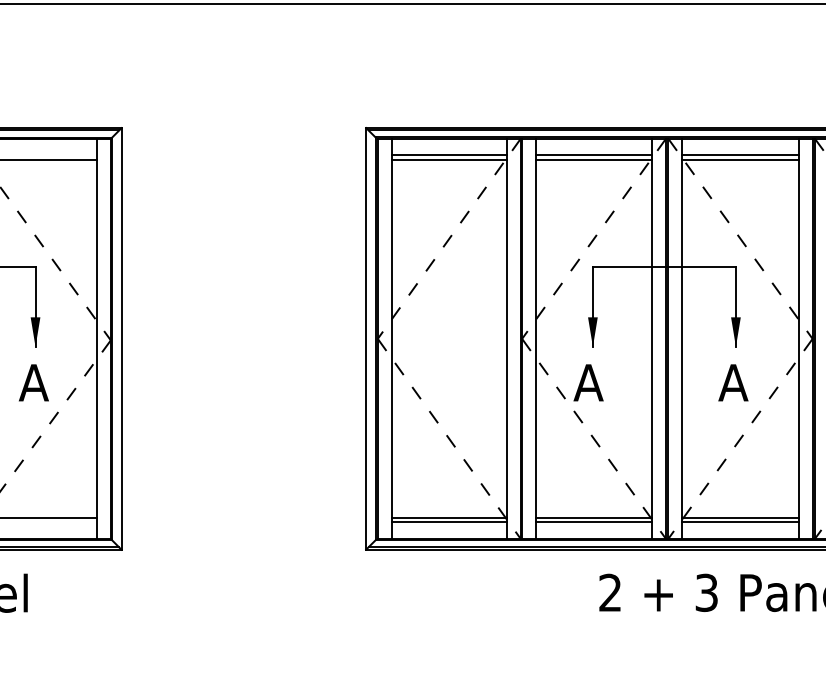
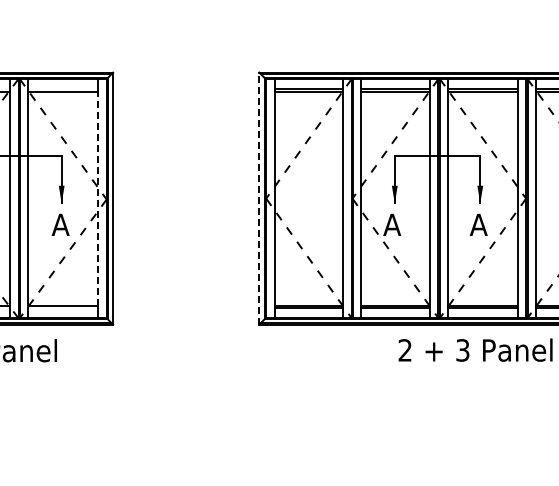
line: (97, 338) -> (98, 198), solid -> dashed
line: (366, 338) -> (259, 198), solid -> dashed

